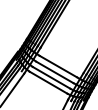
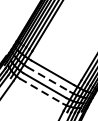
line: (54, 72) -> (48, 79), solid -> dashed
line: (48, 82) -> (41, 90), solid -> dashed

